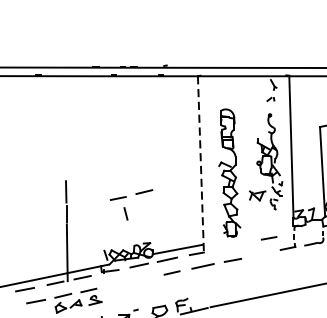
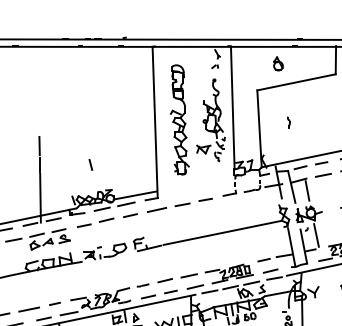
line: (201, 164) -> (155, 122), dashed -> solid
part: (229, 172) -> (179, 119), moved
part: (131, 194) -> (95, 222), moved
line: (268, 237) -> (205, 199), moved

